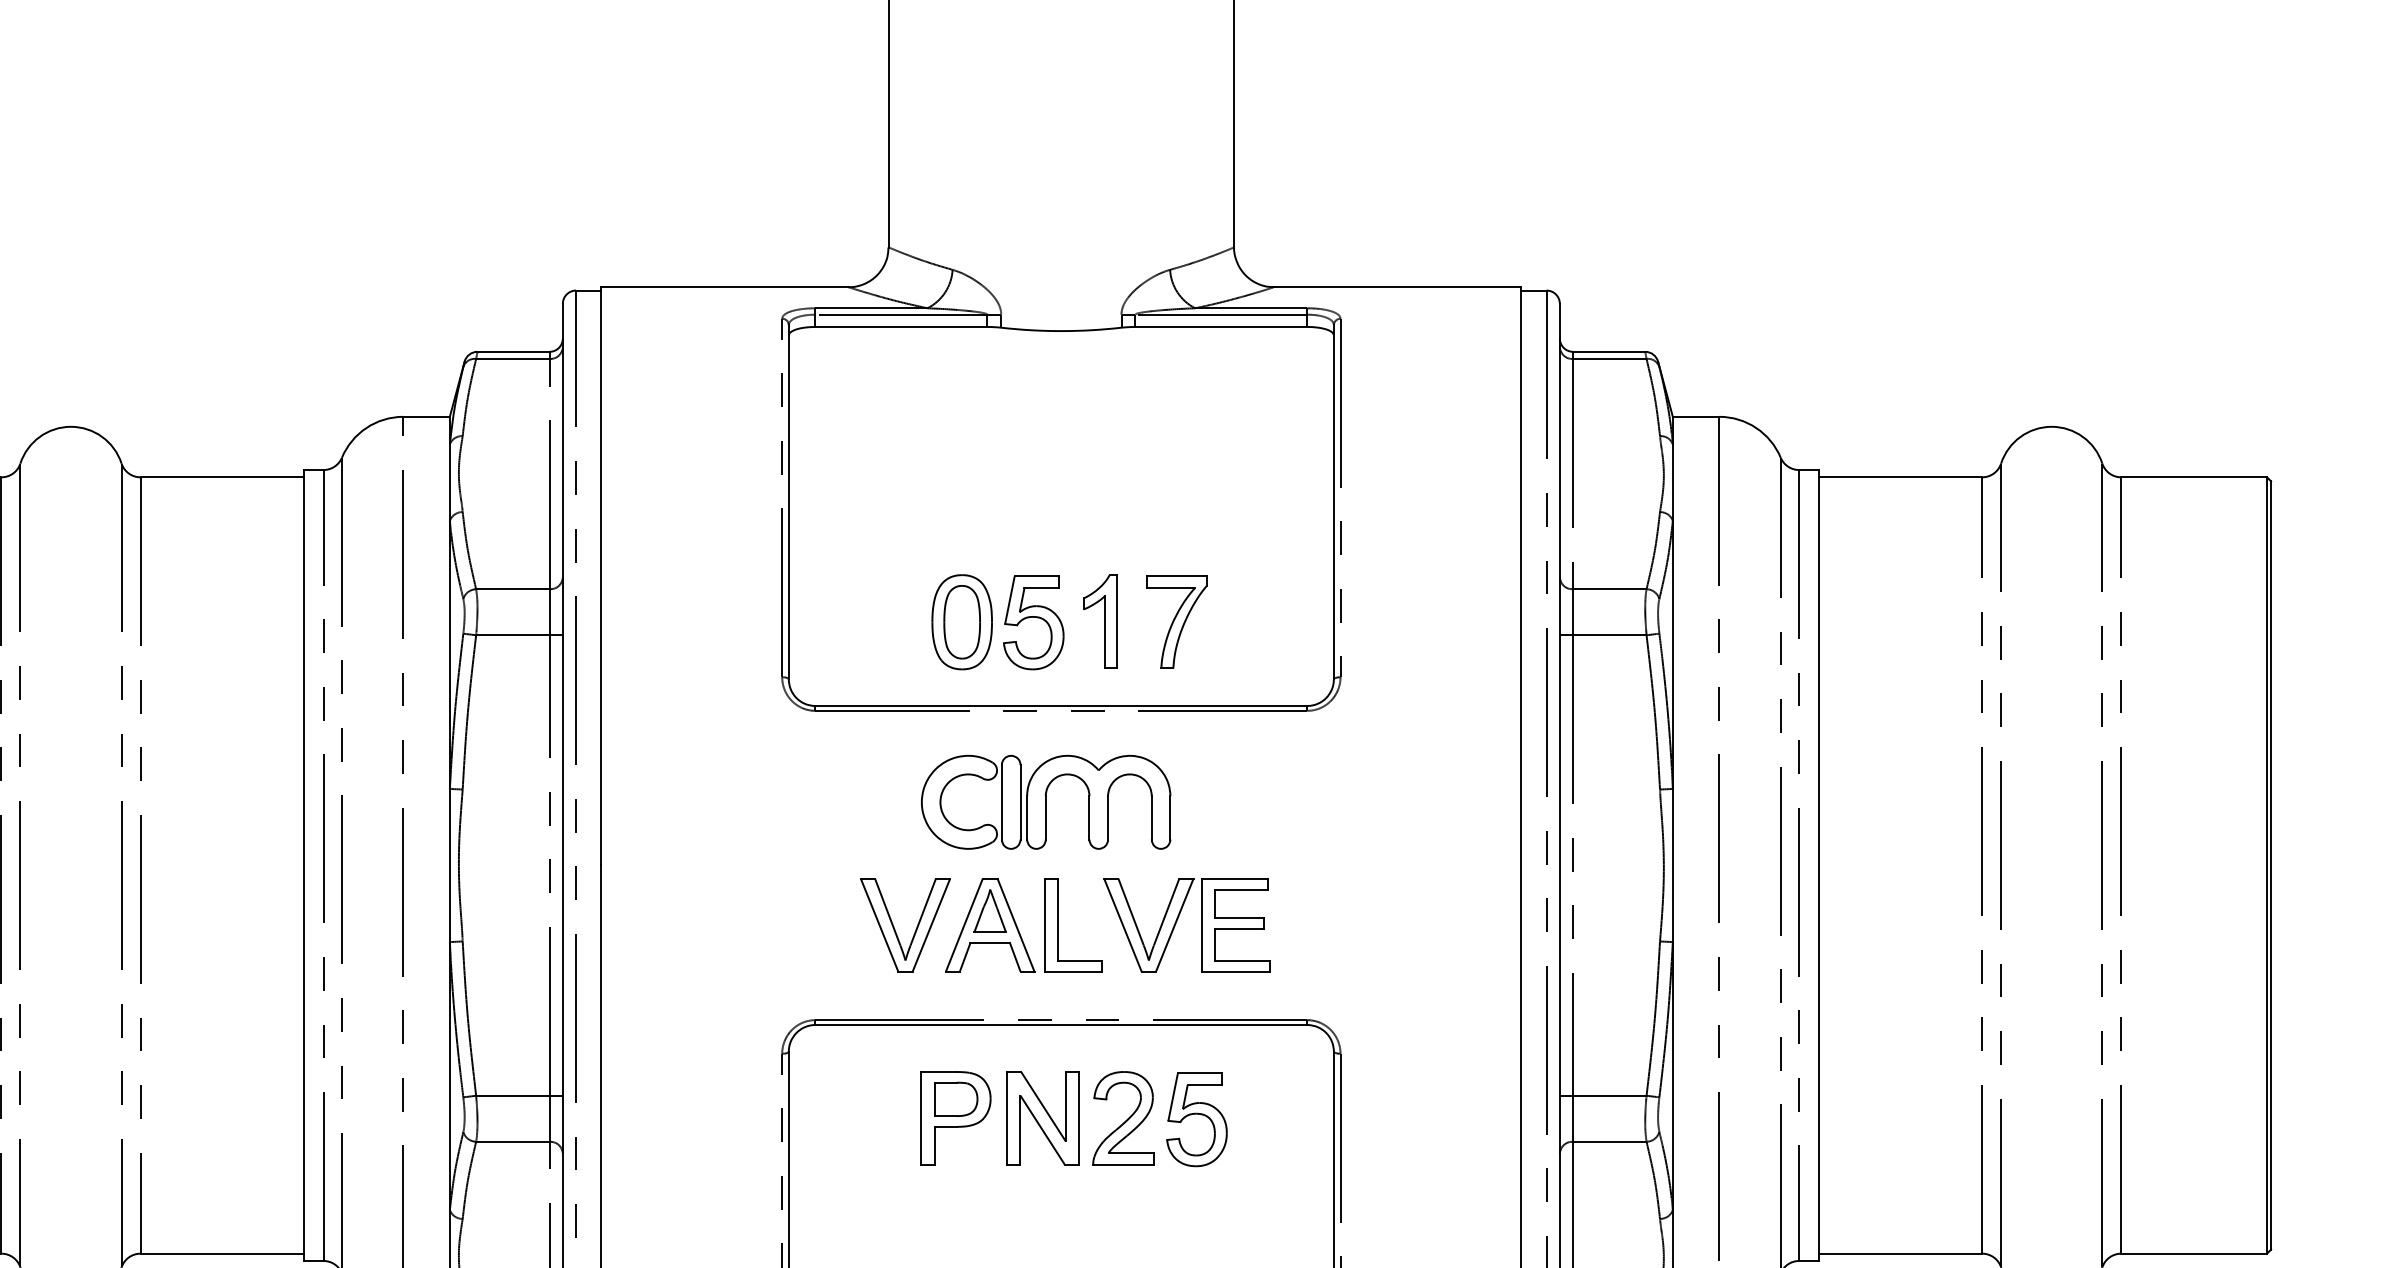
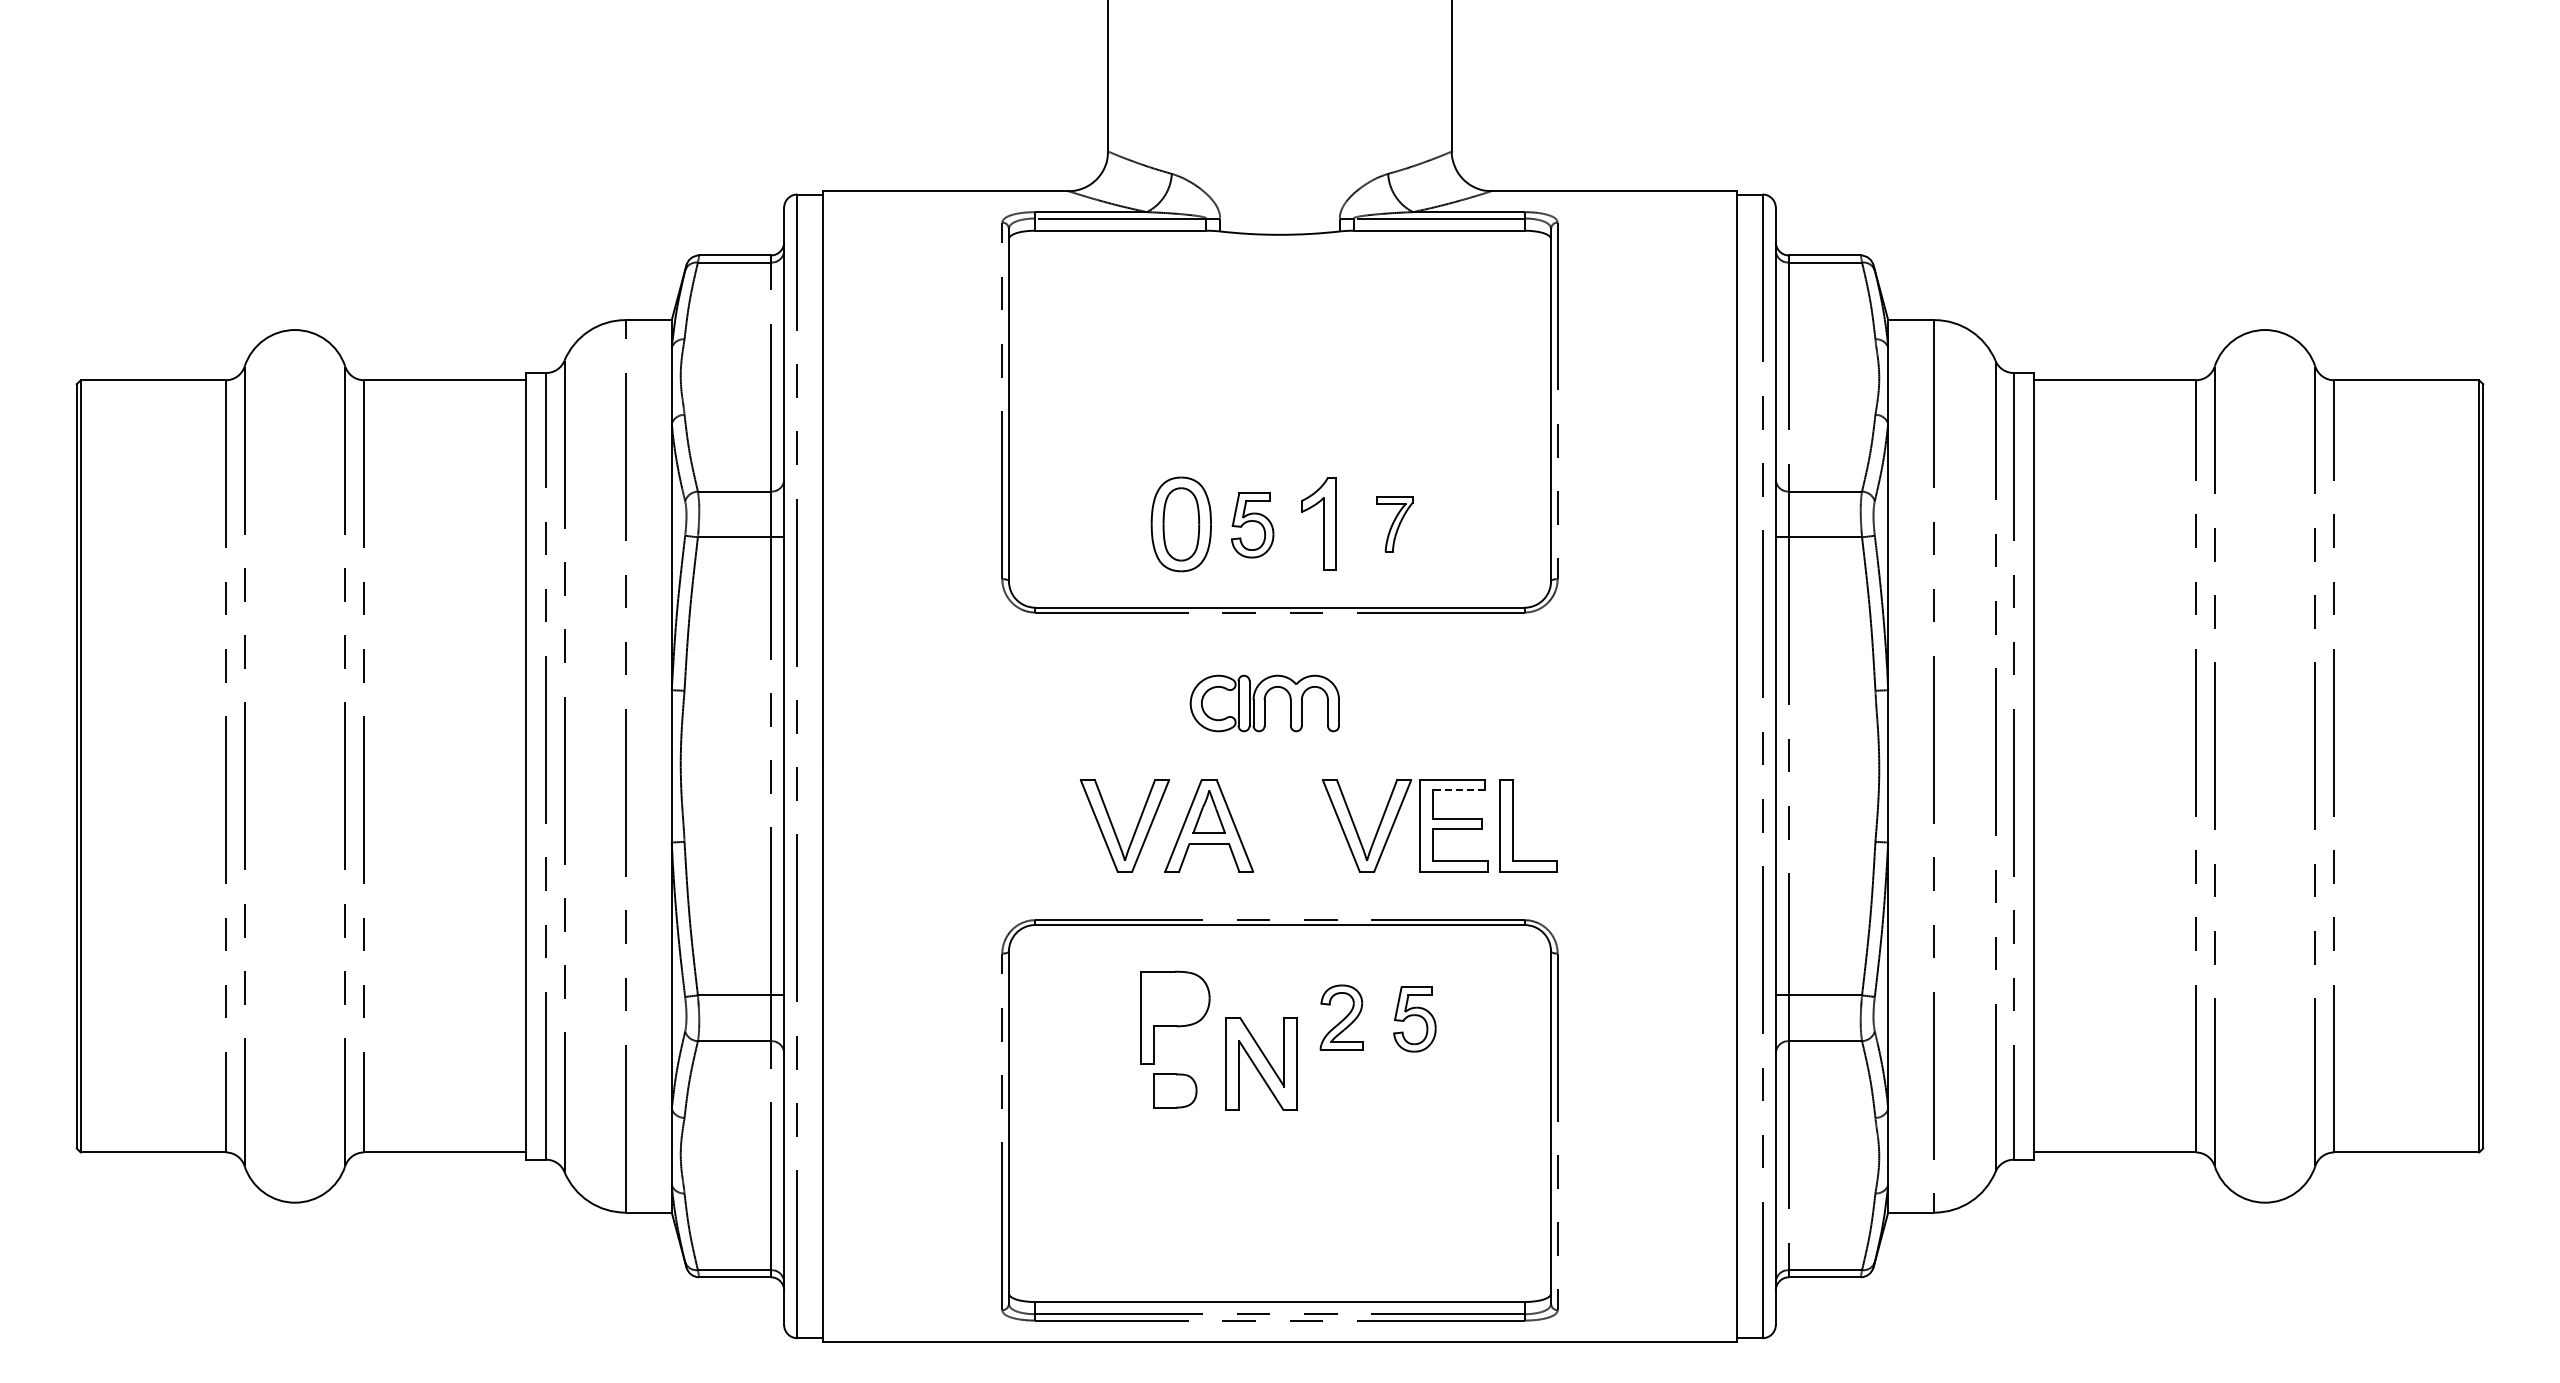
part: (1176, 622) -> (1394, 524), size x0.6
part: (1033, 623) -> (1252, 525), size x0.7
part: (1045, 802) -> (1264, 703), size x0.6
line: (1240, 889) -> (1458, 790), solid -> dashed
part: (1057, 924) -> (1513, 825), moved
part: (956, 1098) -> (1175, 1090), moved
part: (1042, 1117) -> (1261, 1063), moved
part: (1123, 1117) -> (1341, 1017), size x0.7
part: (1196, 1120) -> (1414, 1019), size x0.7

